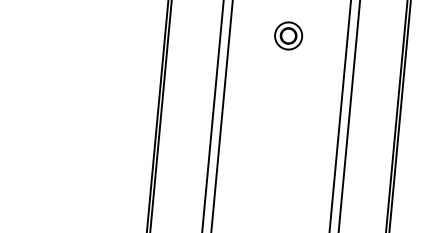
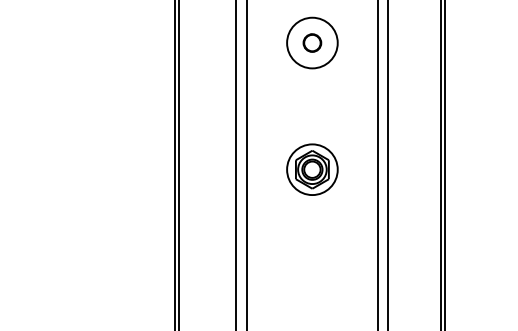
circle: (288, 35) -> (312, 42), size x1.67
part: (278, 148) -> (312, 169), added

